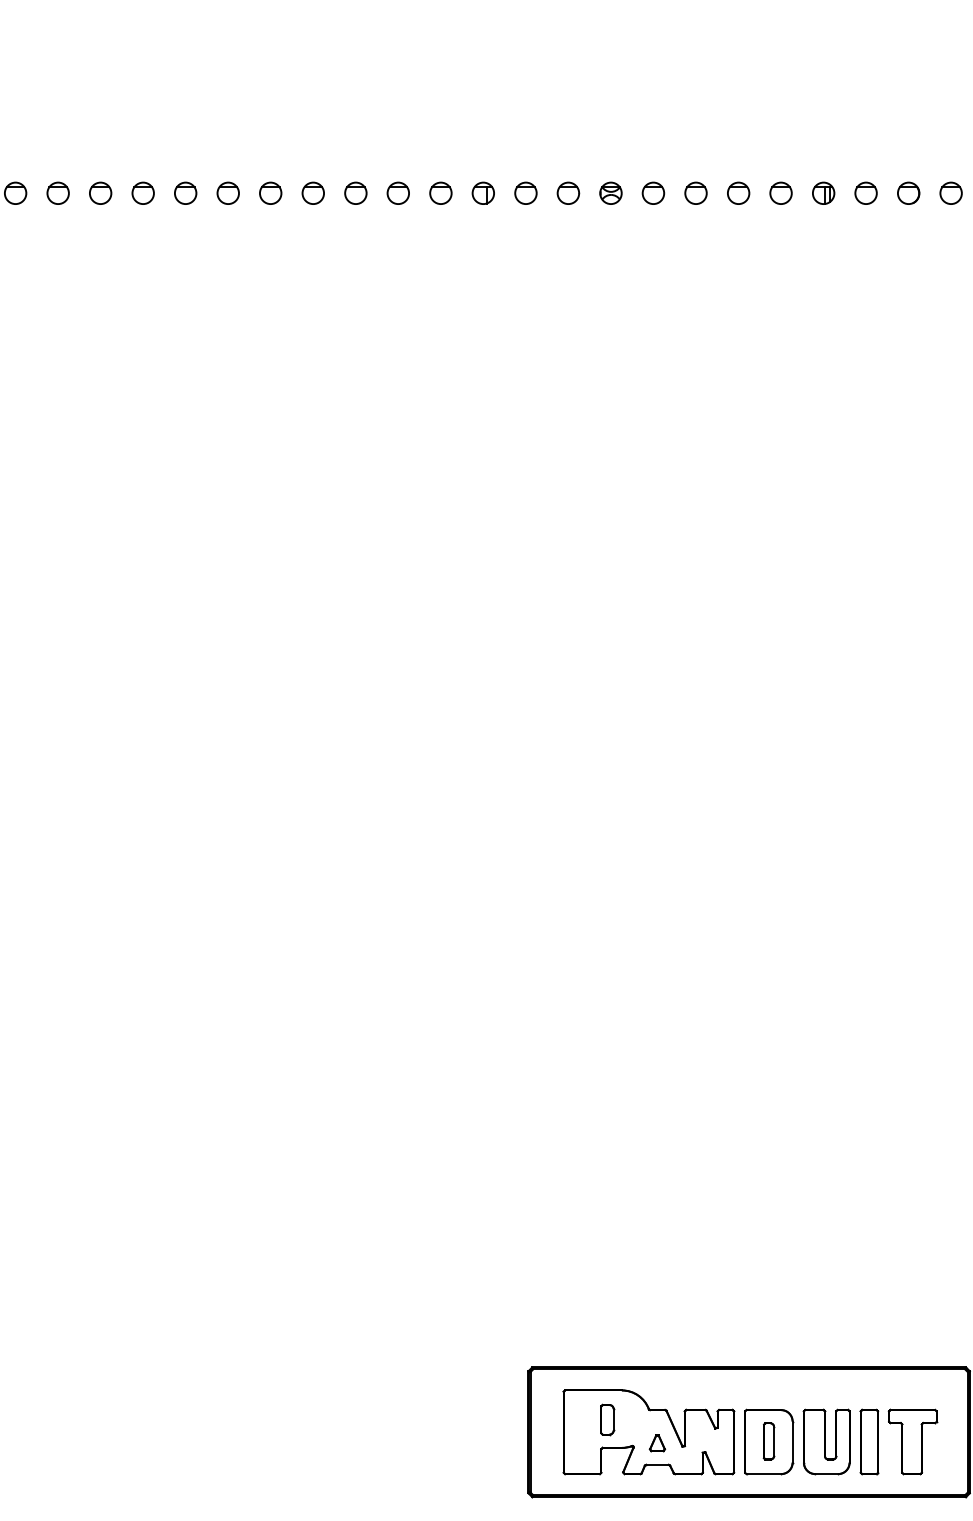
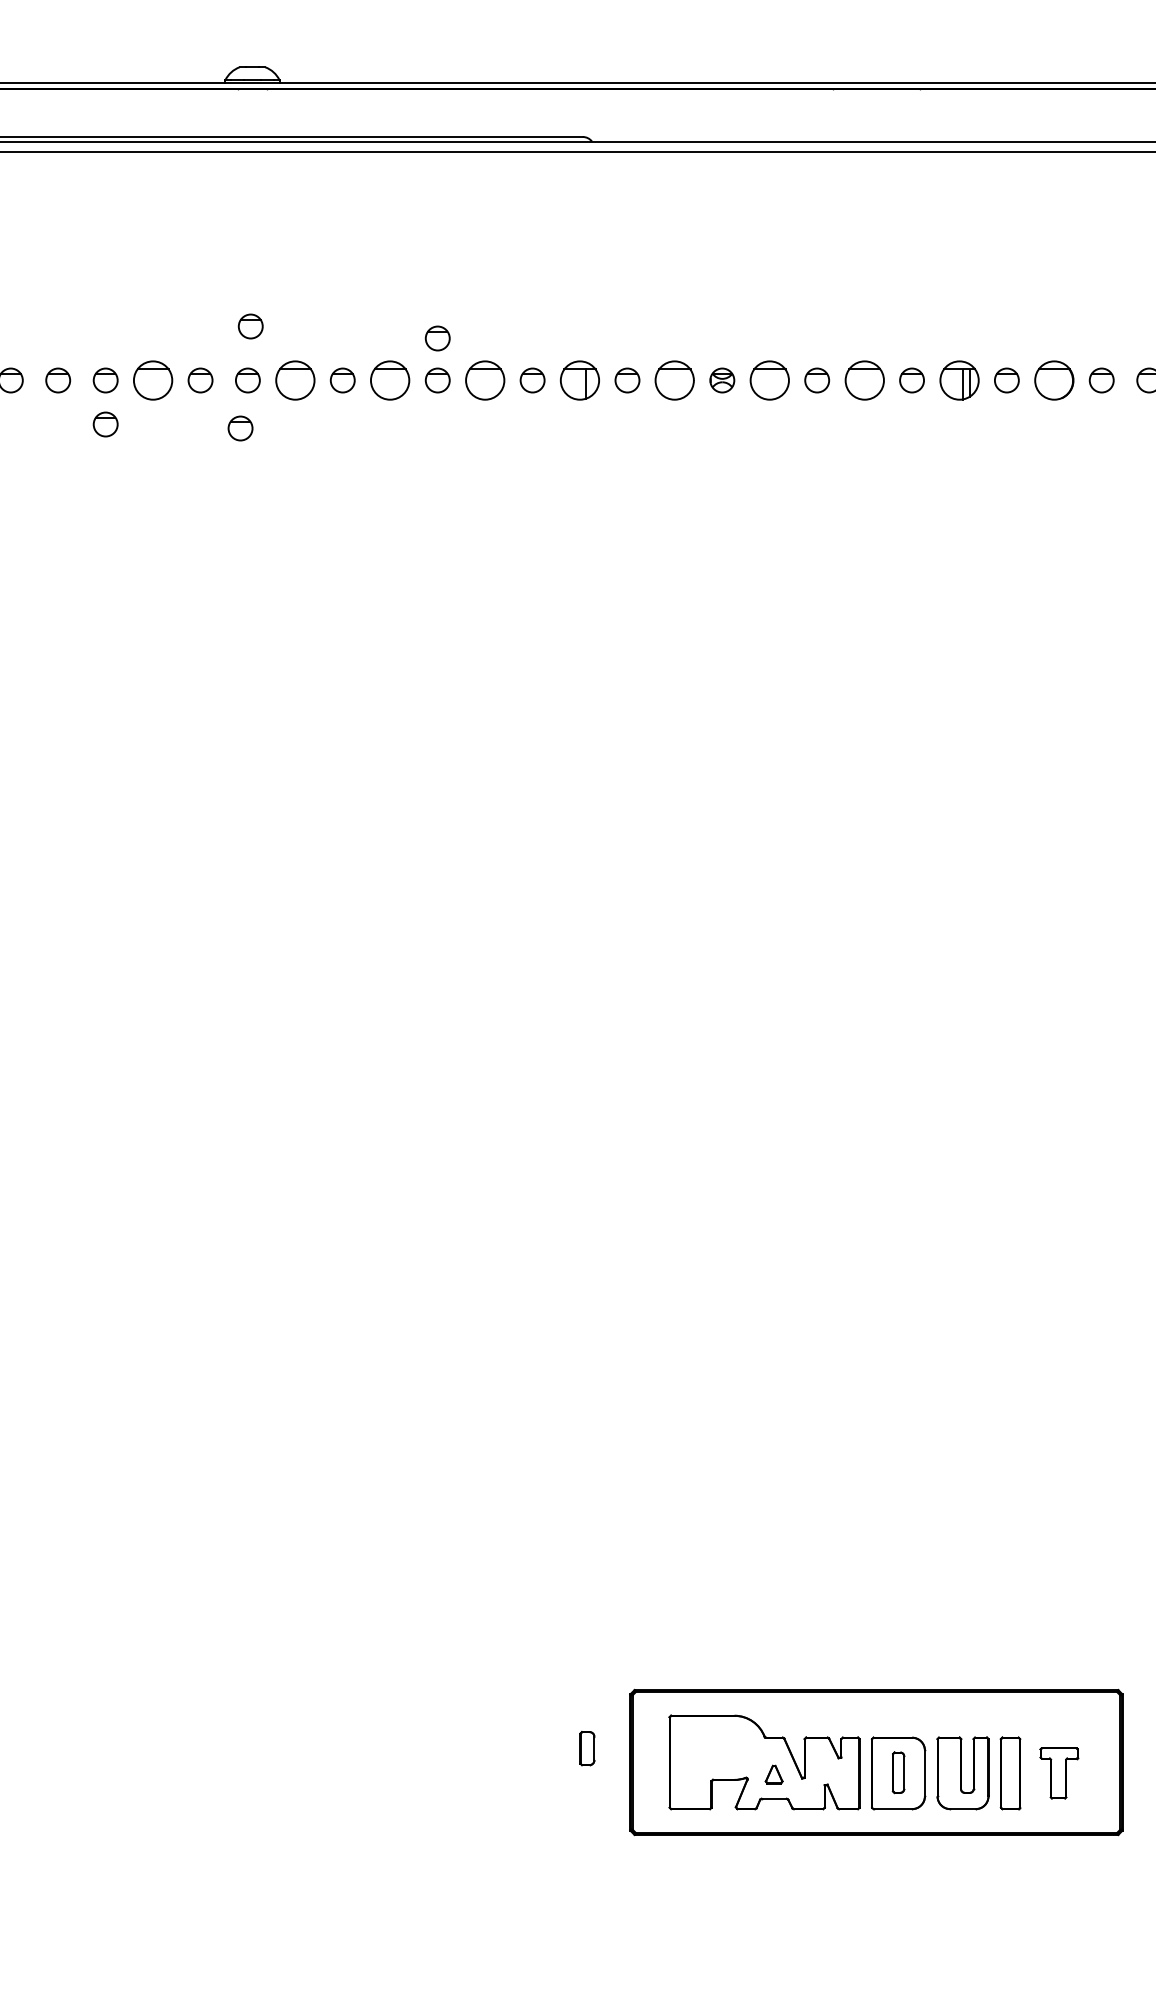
part: (187, 144) -> (250, 326), added
part: (355, 155) -> (437, 338), added
part: (100, 193) -> (152, 380), size x1.6
part: (228, 193) -> (295, 380), size x1.6
part: (313, 193) -> (390, 380), size x1.6
part: (397, 193) -> (484, 380), size x1.6
part: (482, 193) -> (579, 380), size x1.6
part: (568, 193) -> (674, 380), size x1.6
part: (653, 193) -> (769, 380), size x1.6
part: (738, 193) -> (864, 380), size x1.6
part: (823, 193) -> (959, 380), size x1.6
part: (908, 193) -> (1054, 380), size x1.6
part: (57, 232) -> (105, 424), added
part: (179, 236) -> (240, 428), added
part: (607, 1419) -> (587, 1748), moved
part: (913, 1442) -> (1059, 1773), size x0.7

